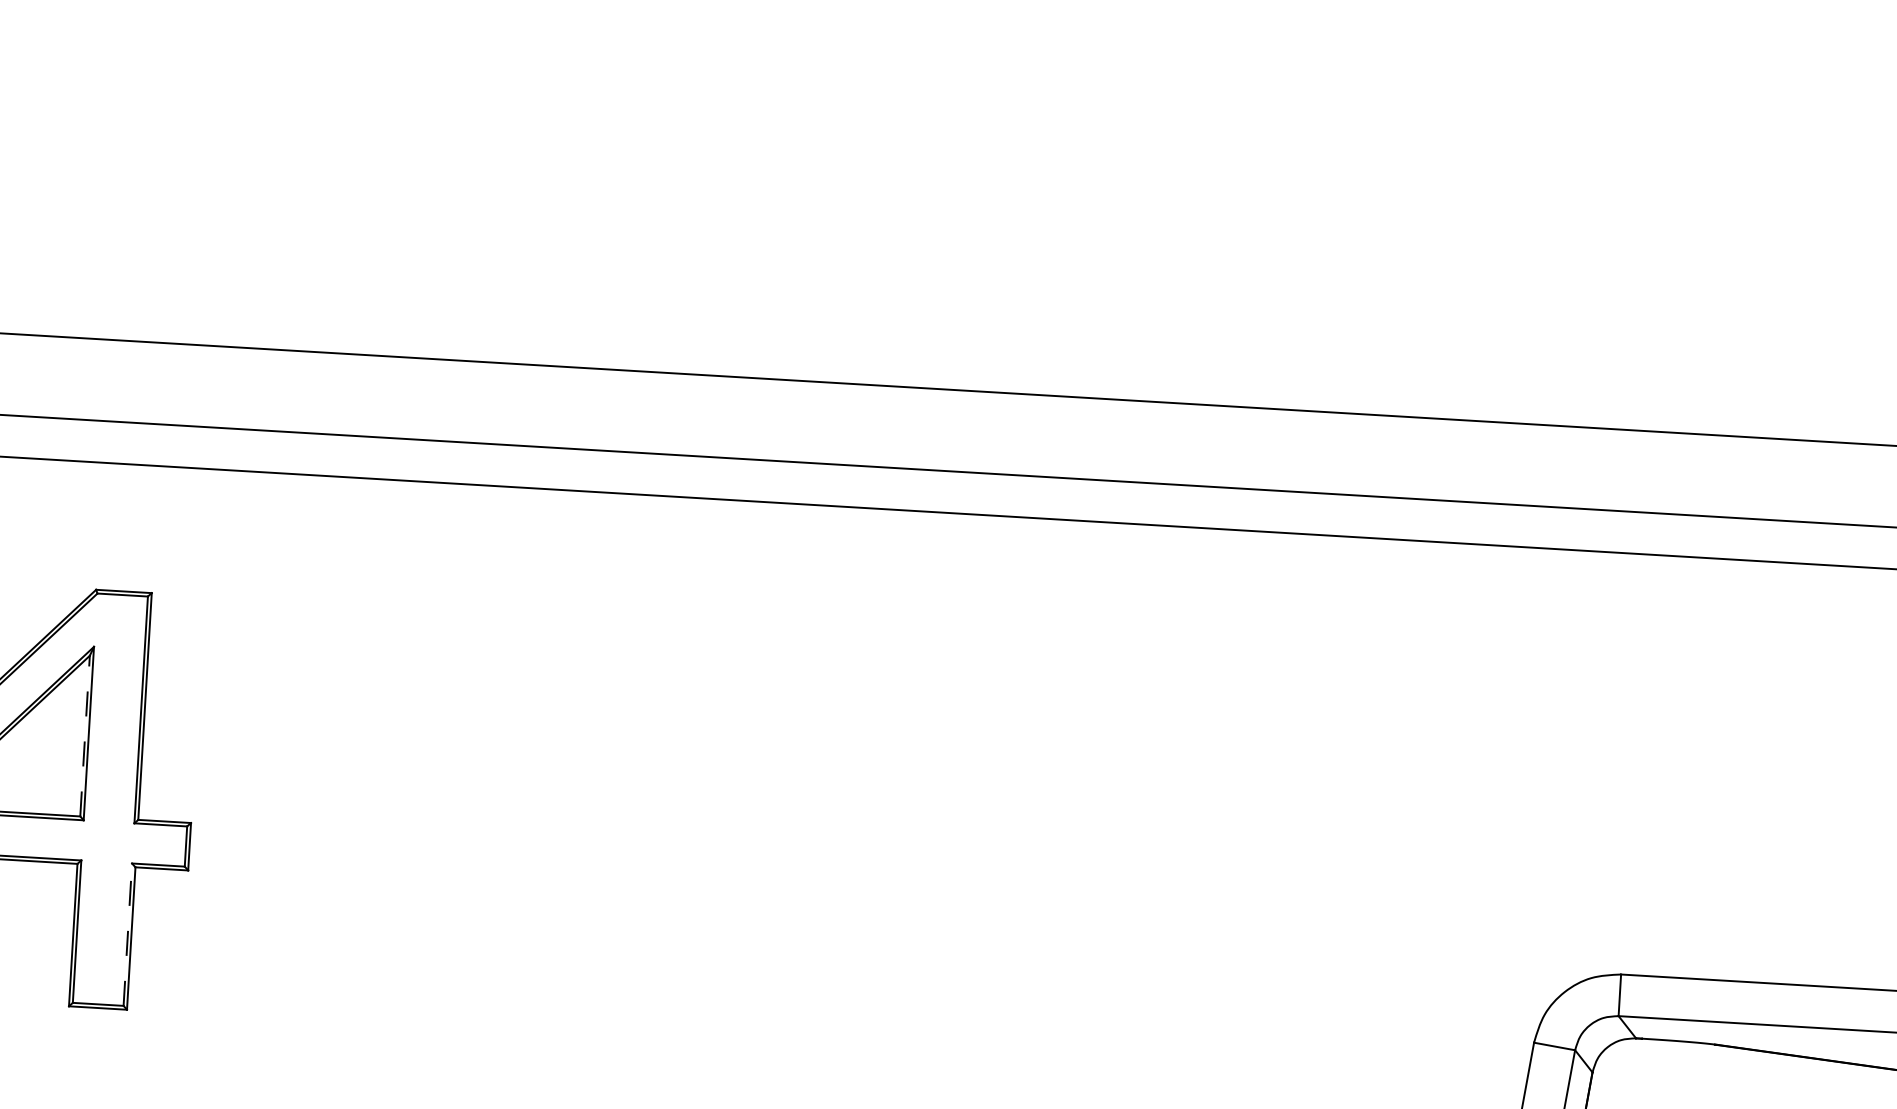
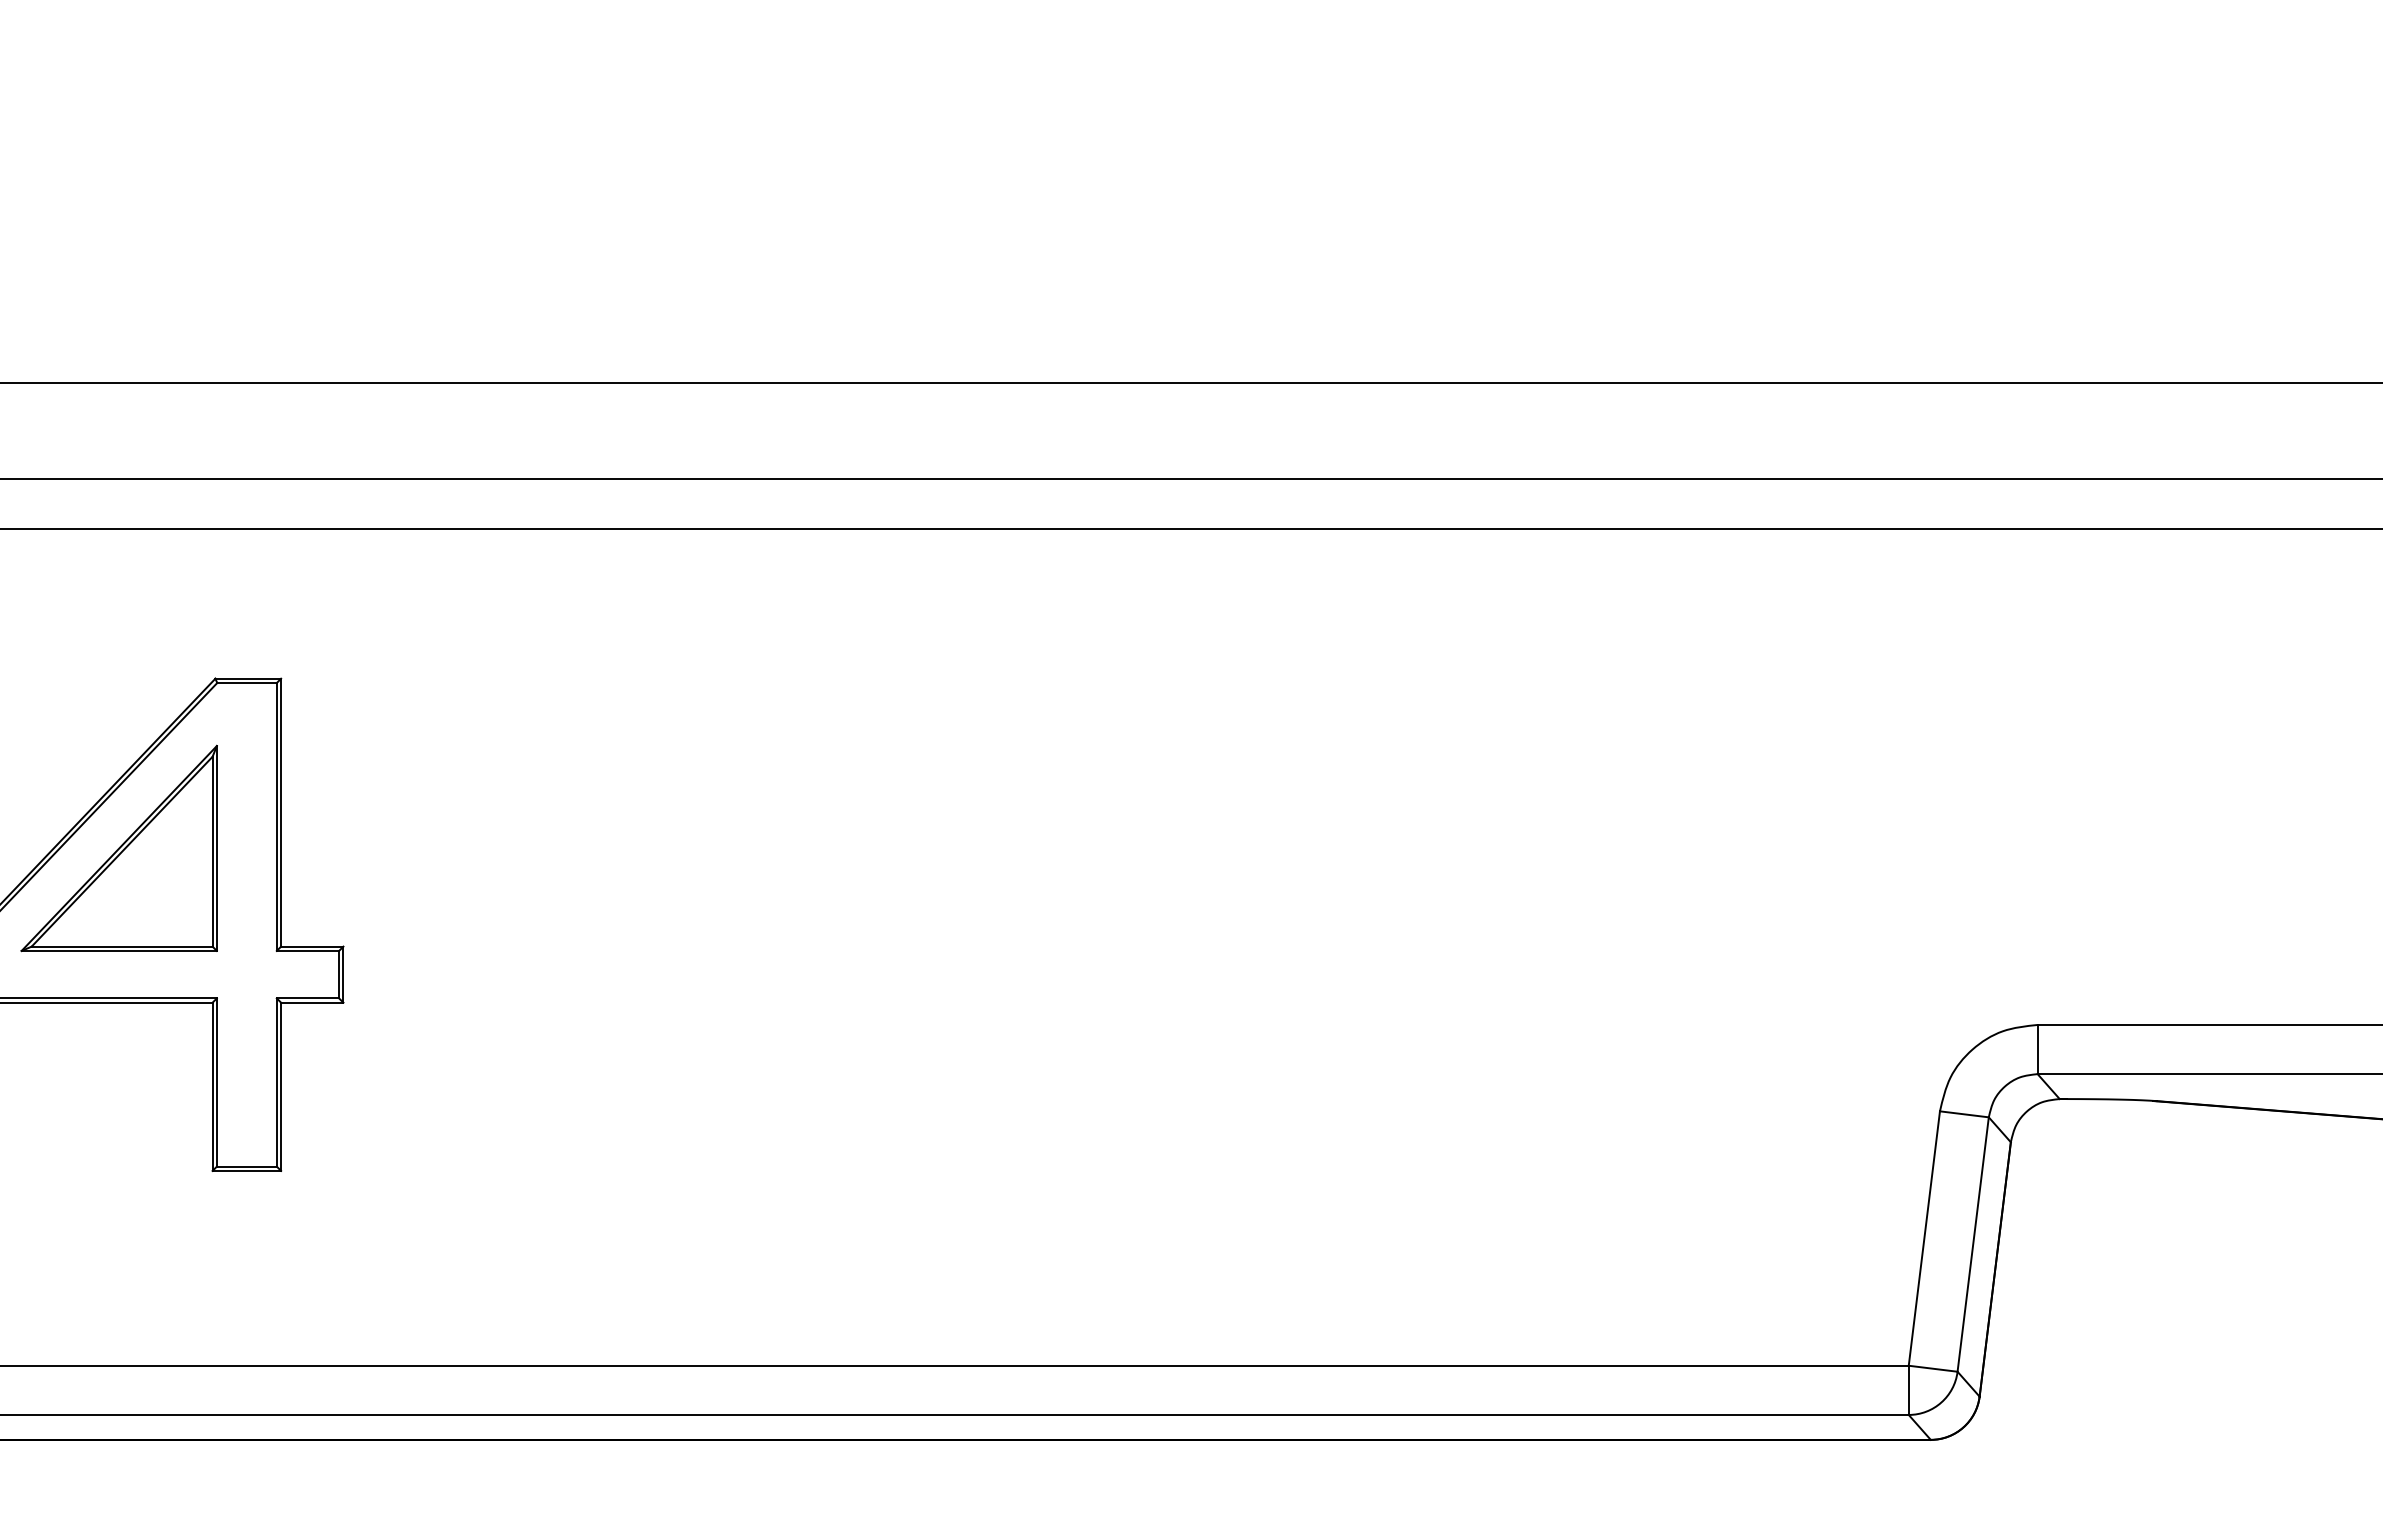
line: (85, 735) -> (212, 851), dashed -> solid
line: (127, 934) -> (276, 1082), dashed -> solid

